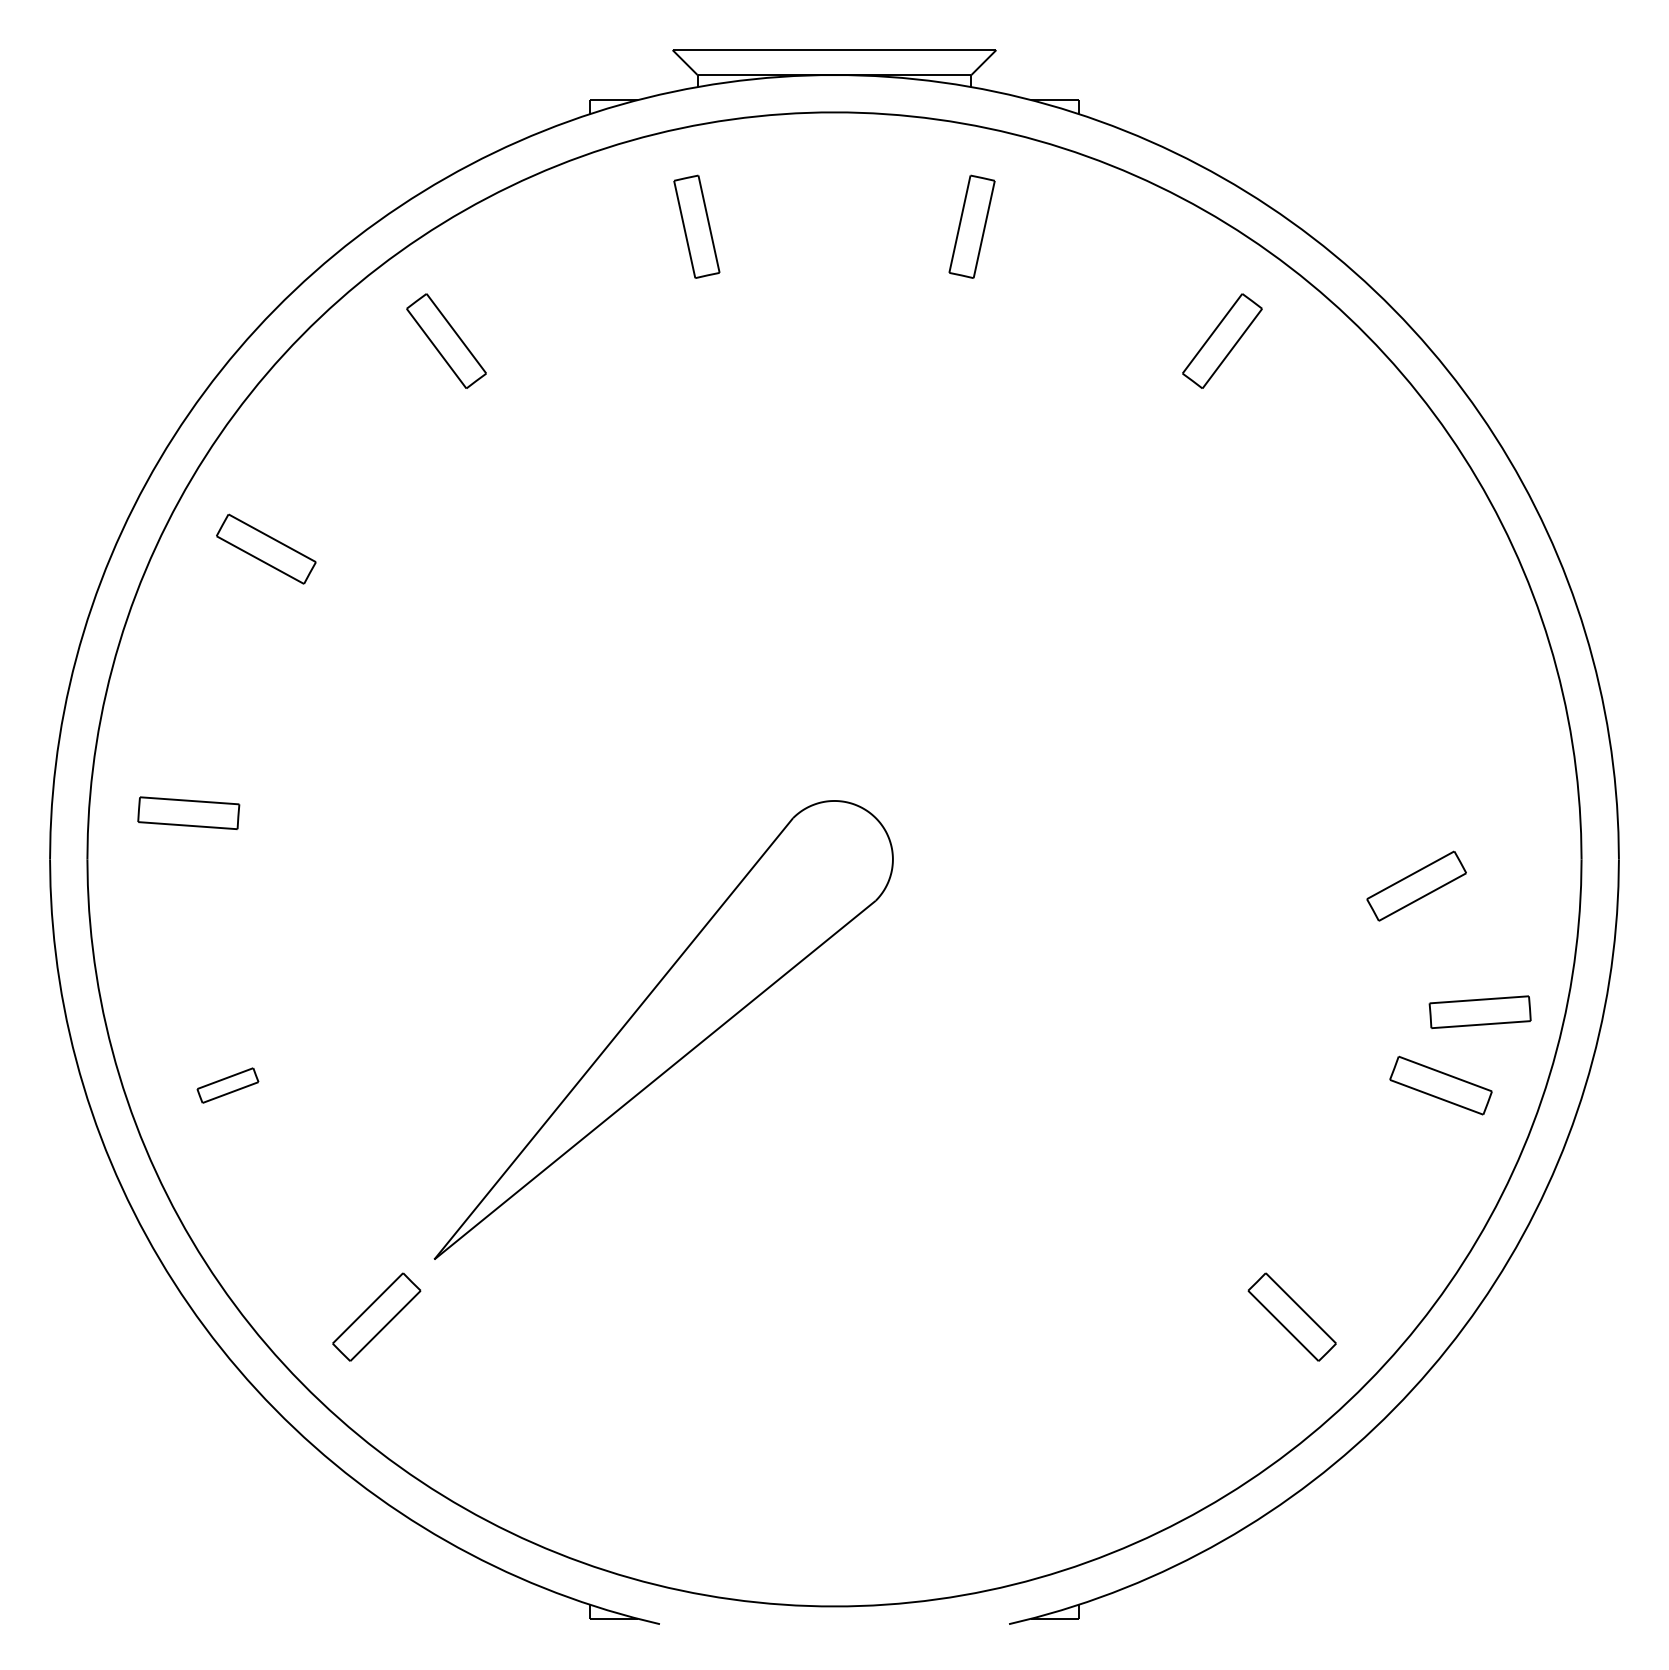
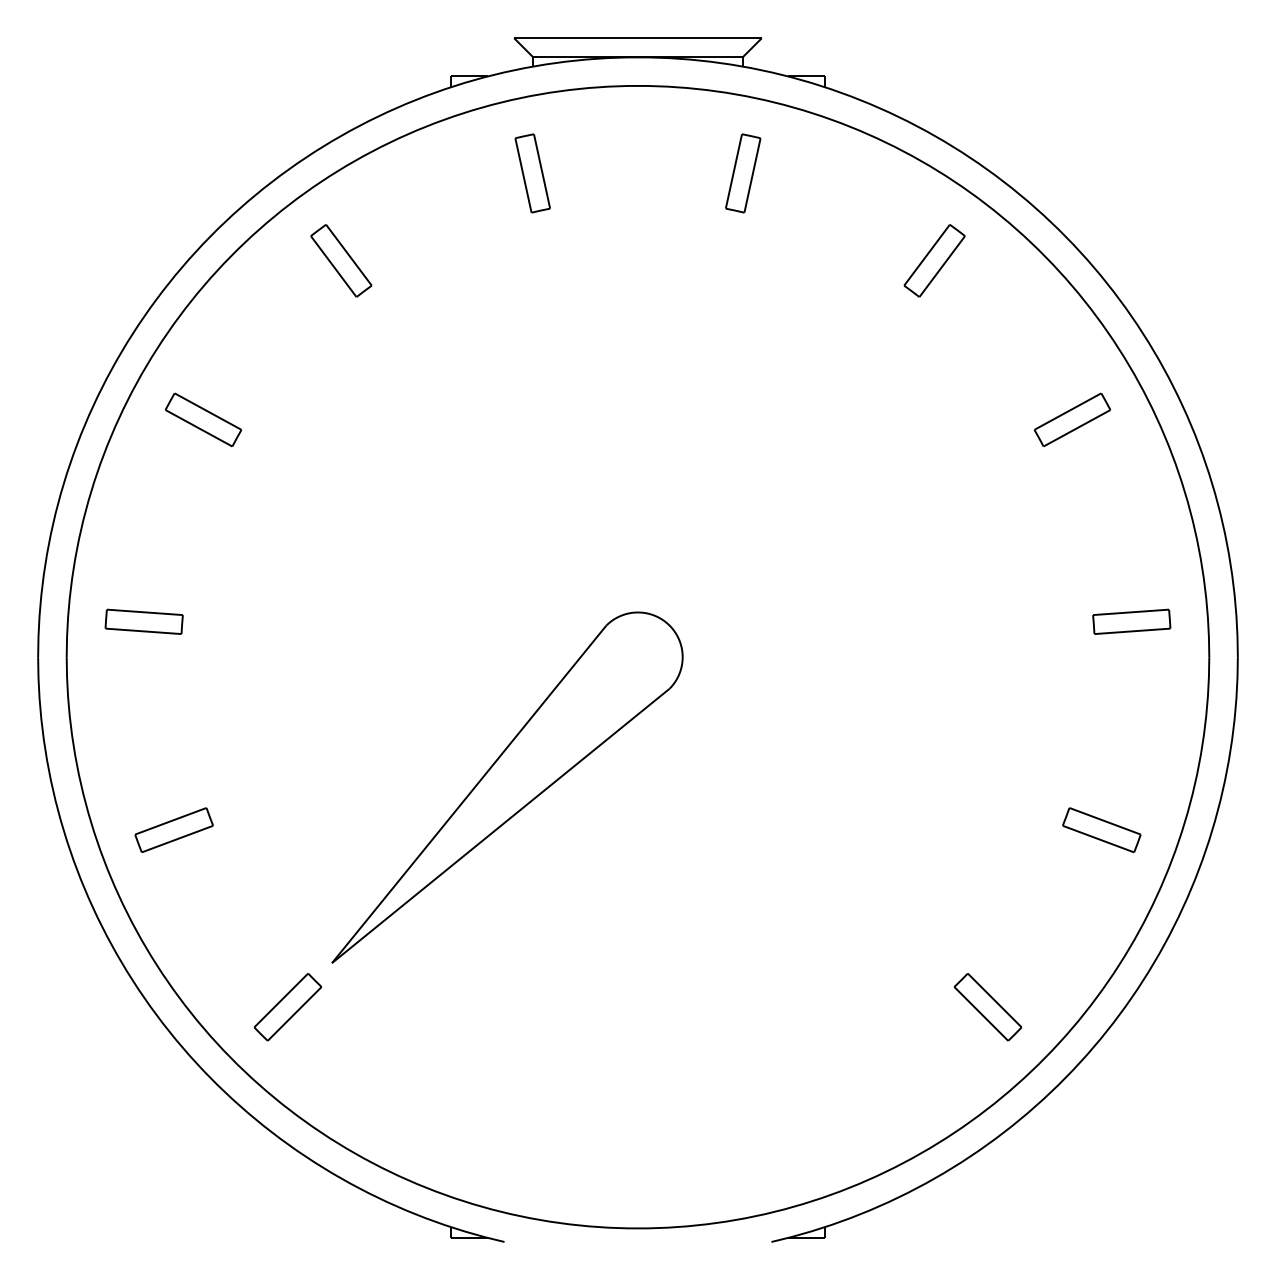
part: (1416, 885) -> (1072, 419), moved
part: (1479, 1011) -> (1131, 621), moved
part: (227, 1085) -> (173, 830), size x1.67

